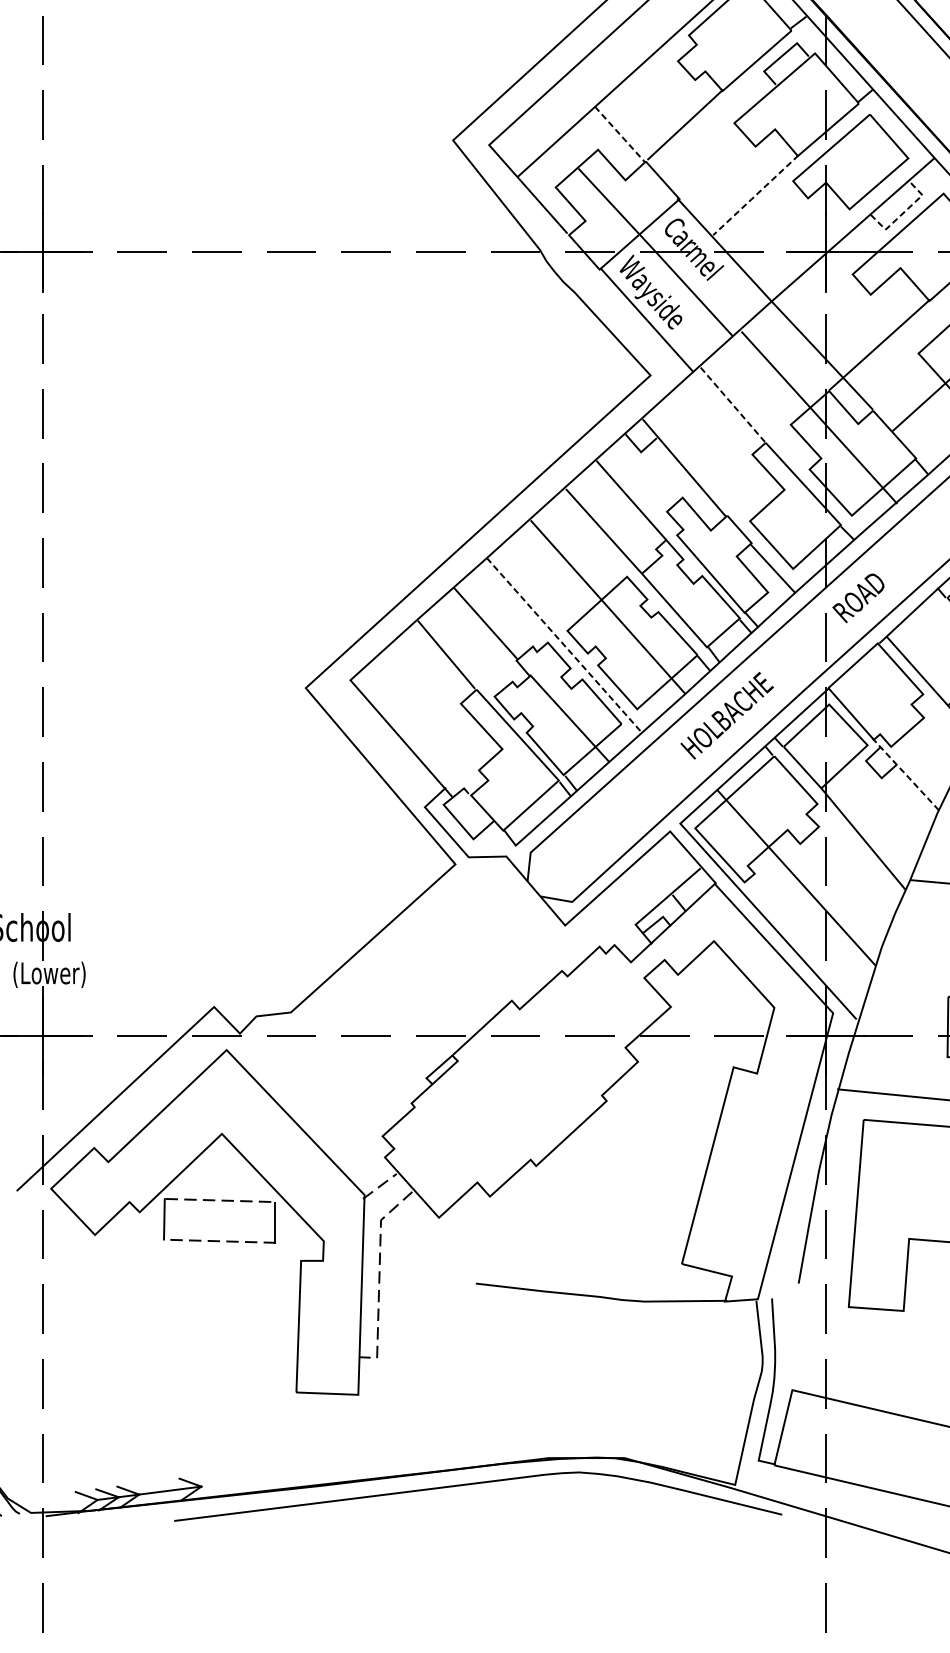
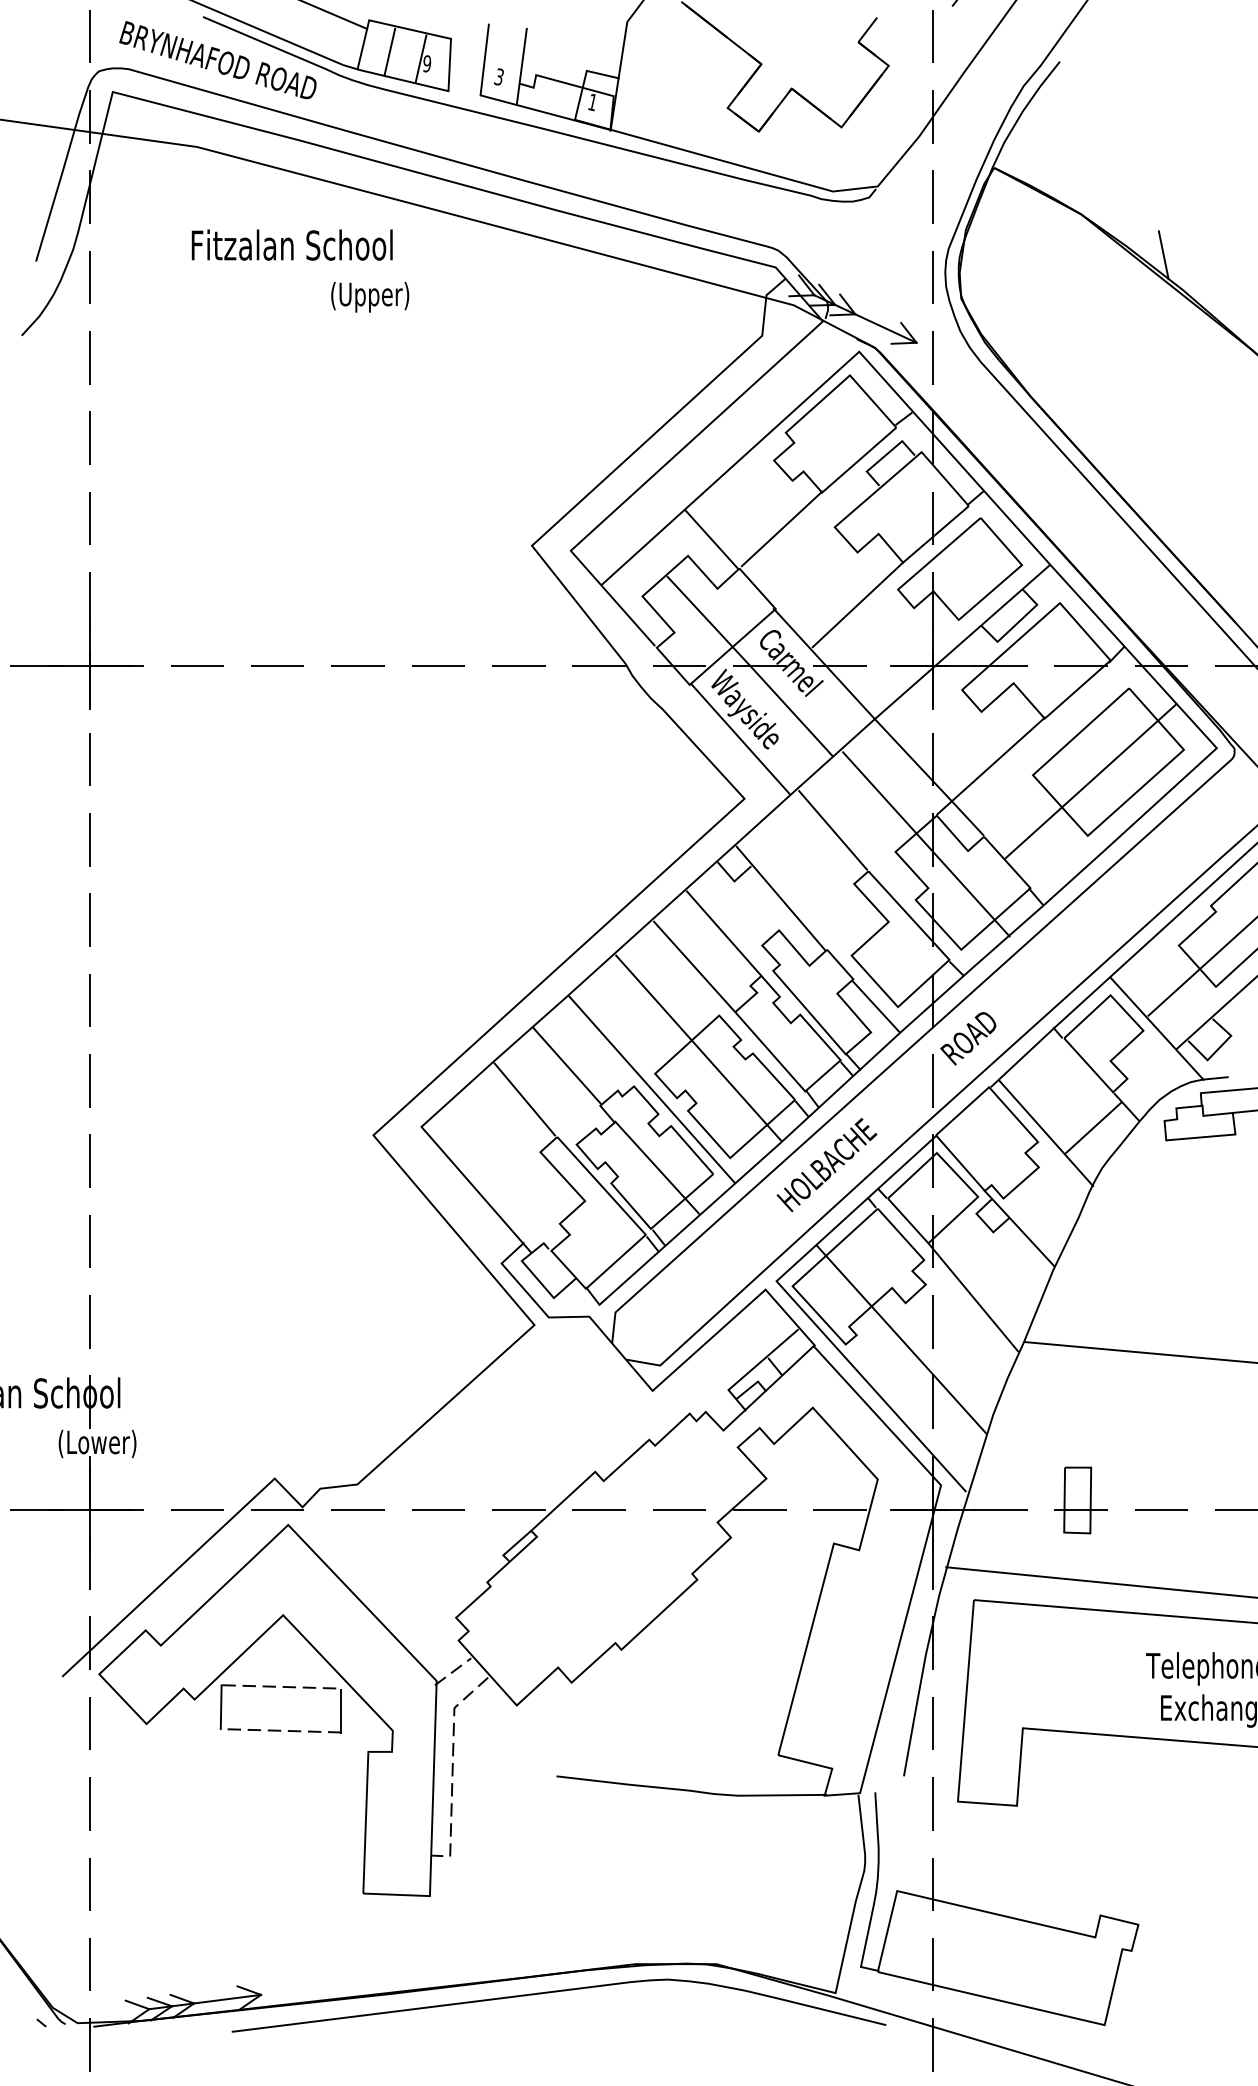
line: (619, 134) -> (711, 539), dashed -> solid
line: (755, 194) -> (857, 604), dashed -> solid
line: (904, 212) -> (1017, 623), dashed -> solid
line: (733, 404) -> (833, 830), dashed -> solid
line: (564, 645) -> (651, 1089), dashed -> solid
line: (906, 774) -> (1019, 1228), dashed -> solid

